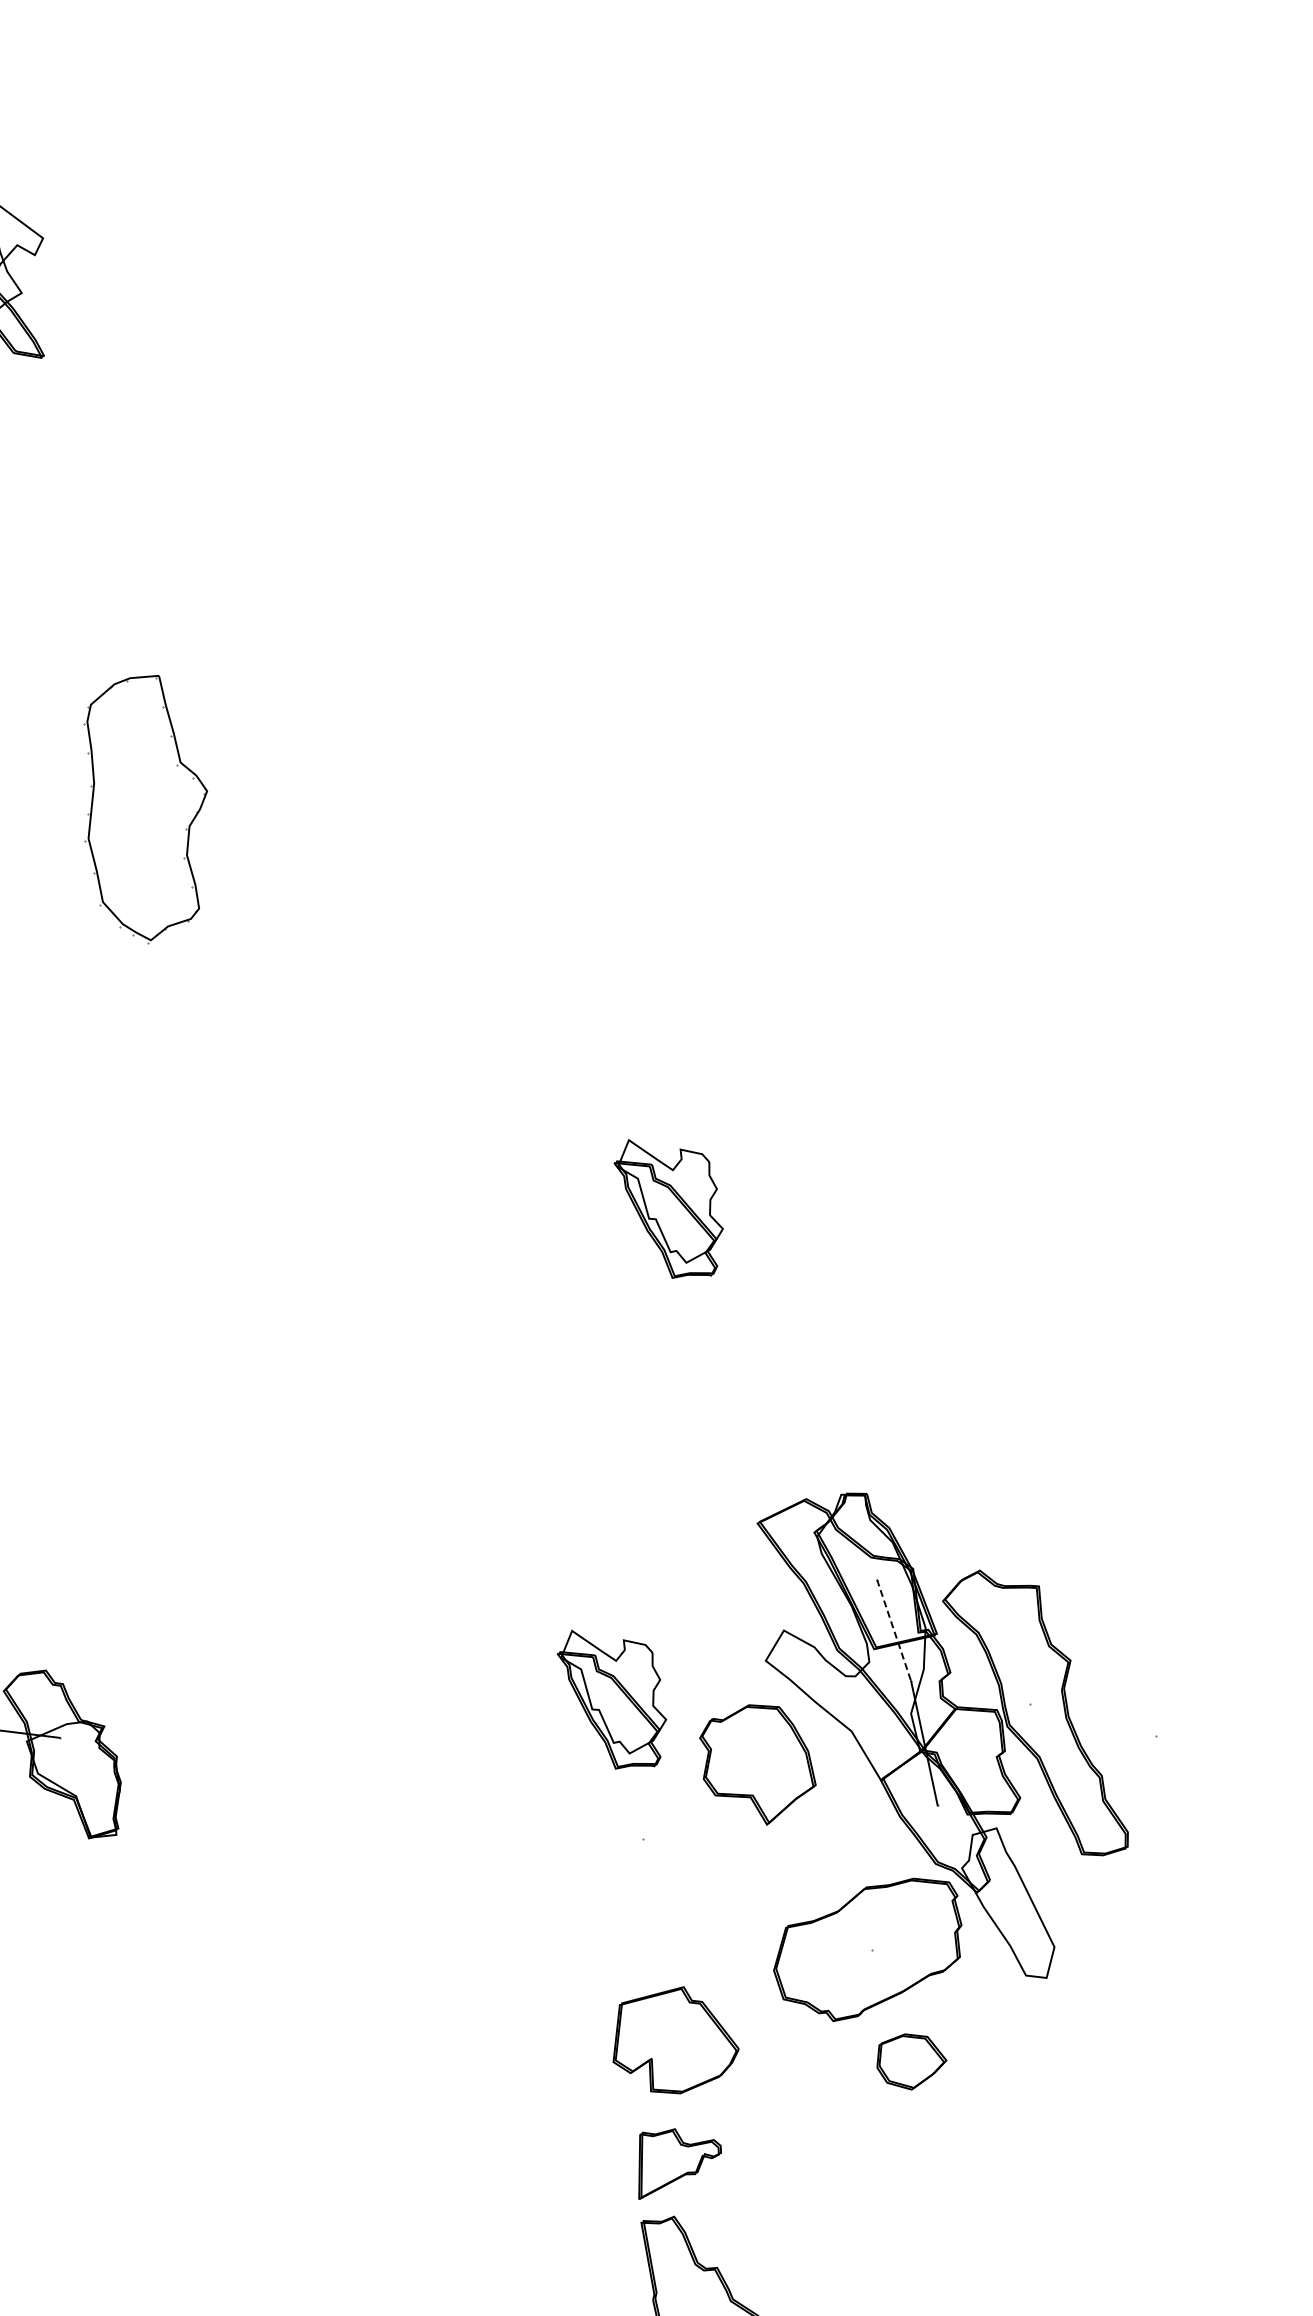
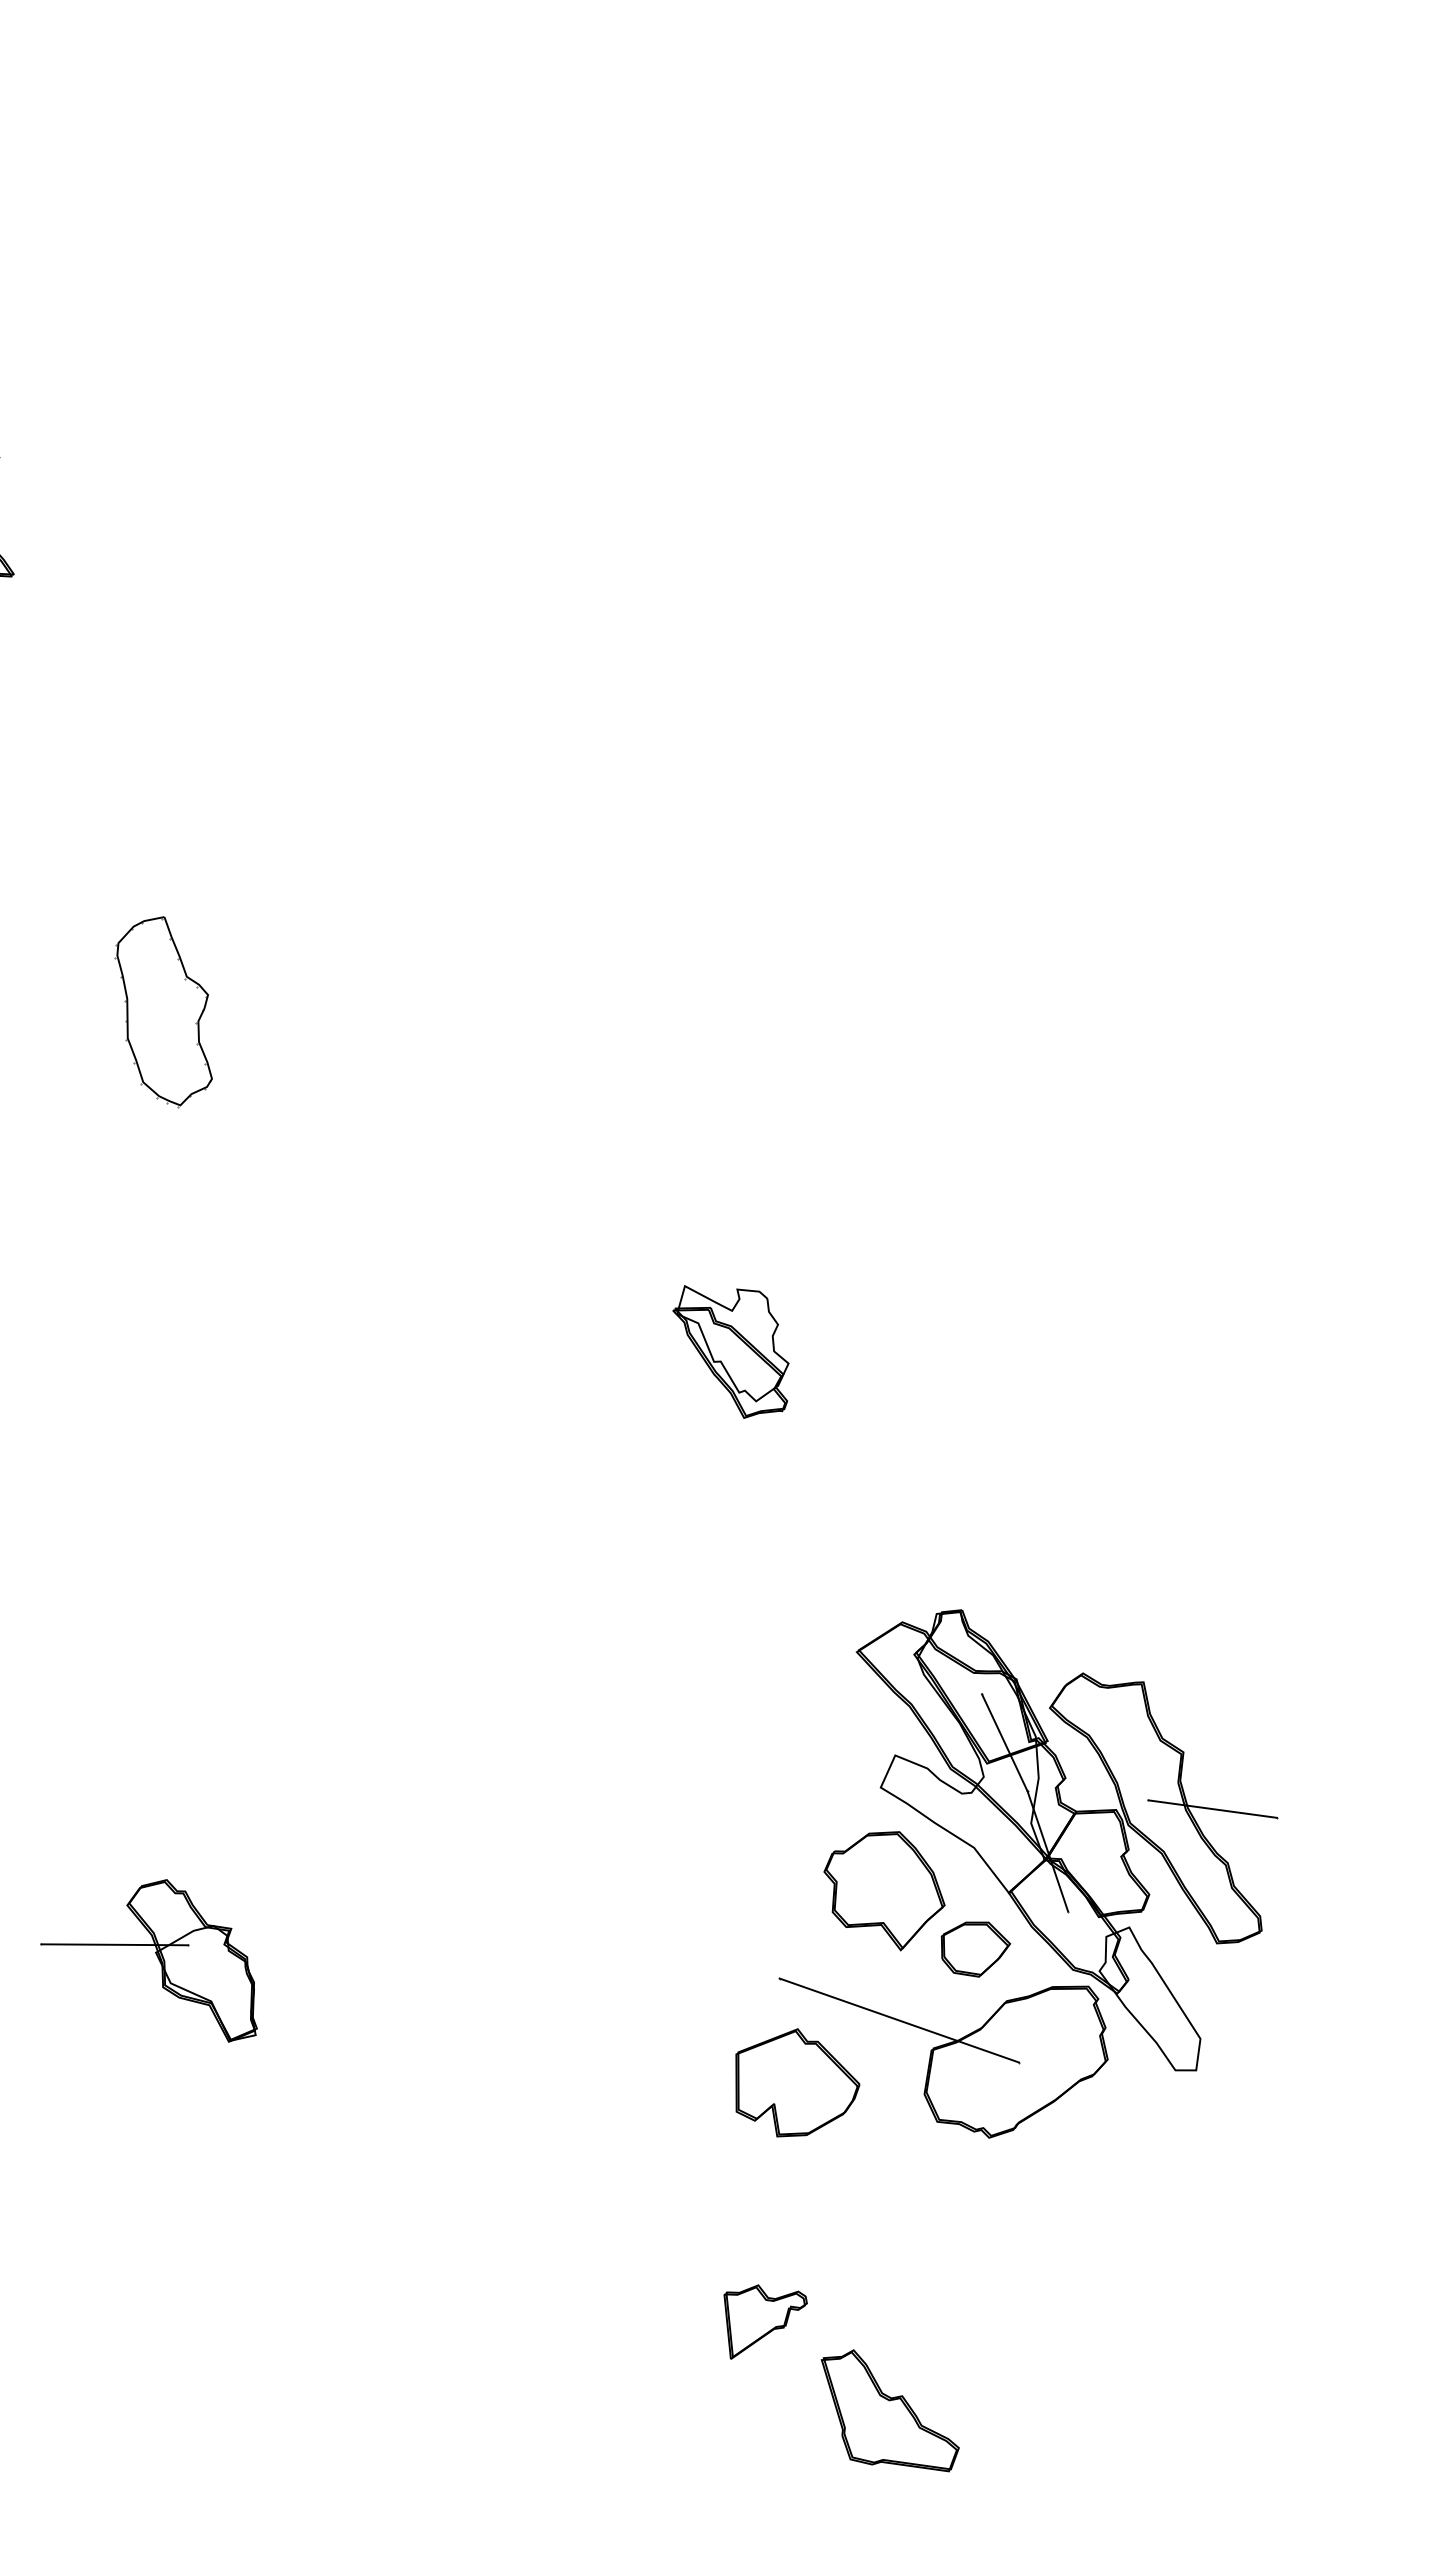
part: (142, 808) -> (163, 1012), size x0.71
line: (893, 1630) -> (1004, 1742), dashed -> solid
part: (609, 1701) -> (730, 1845), removed
line: (1092, 1719) -> (1212, 1808), added
line: (757, 1894) -> (899, 2020), added
part: (677, 2040) -> (797, 2082), moved
part: (912, 2062) -> (976, 1949), moved
part: (677, 2165) -> (765, 2321), moved

